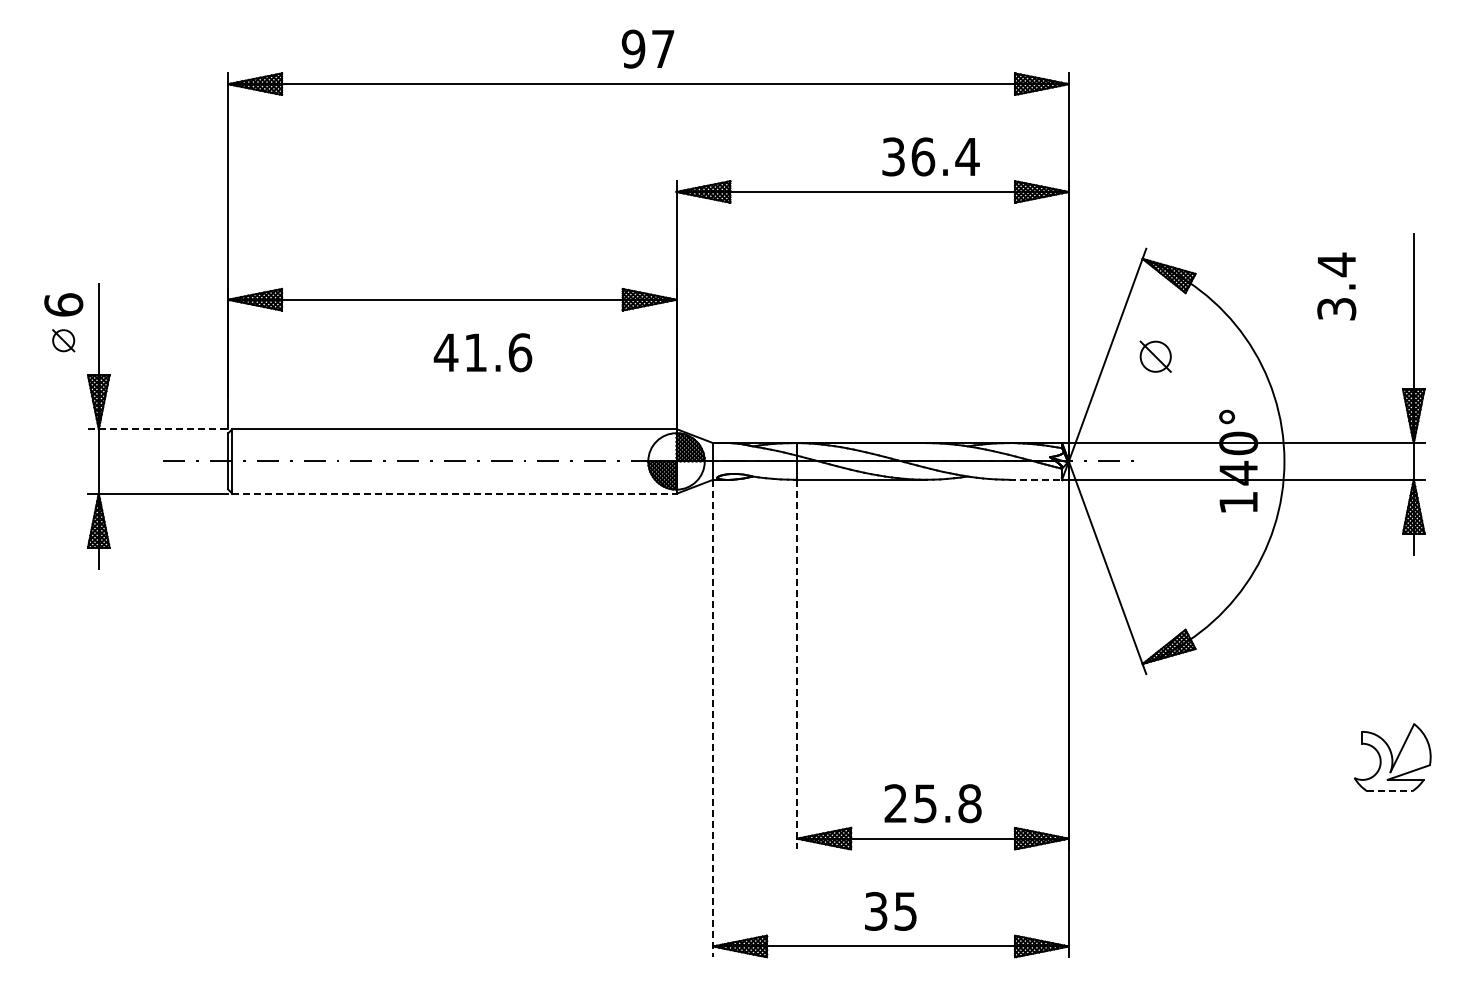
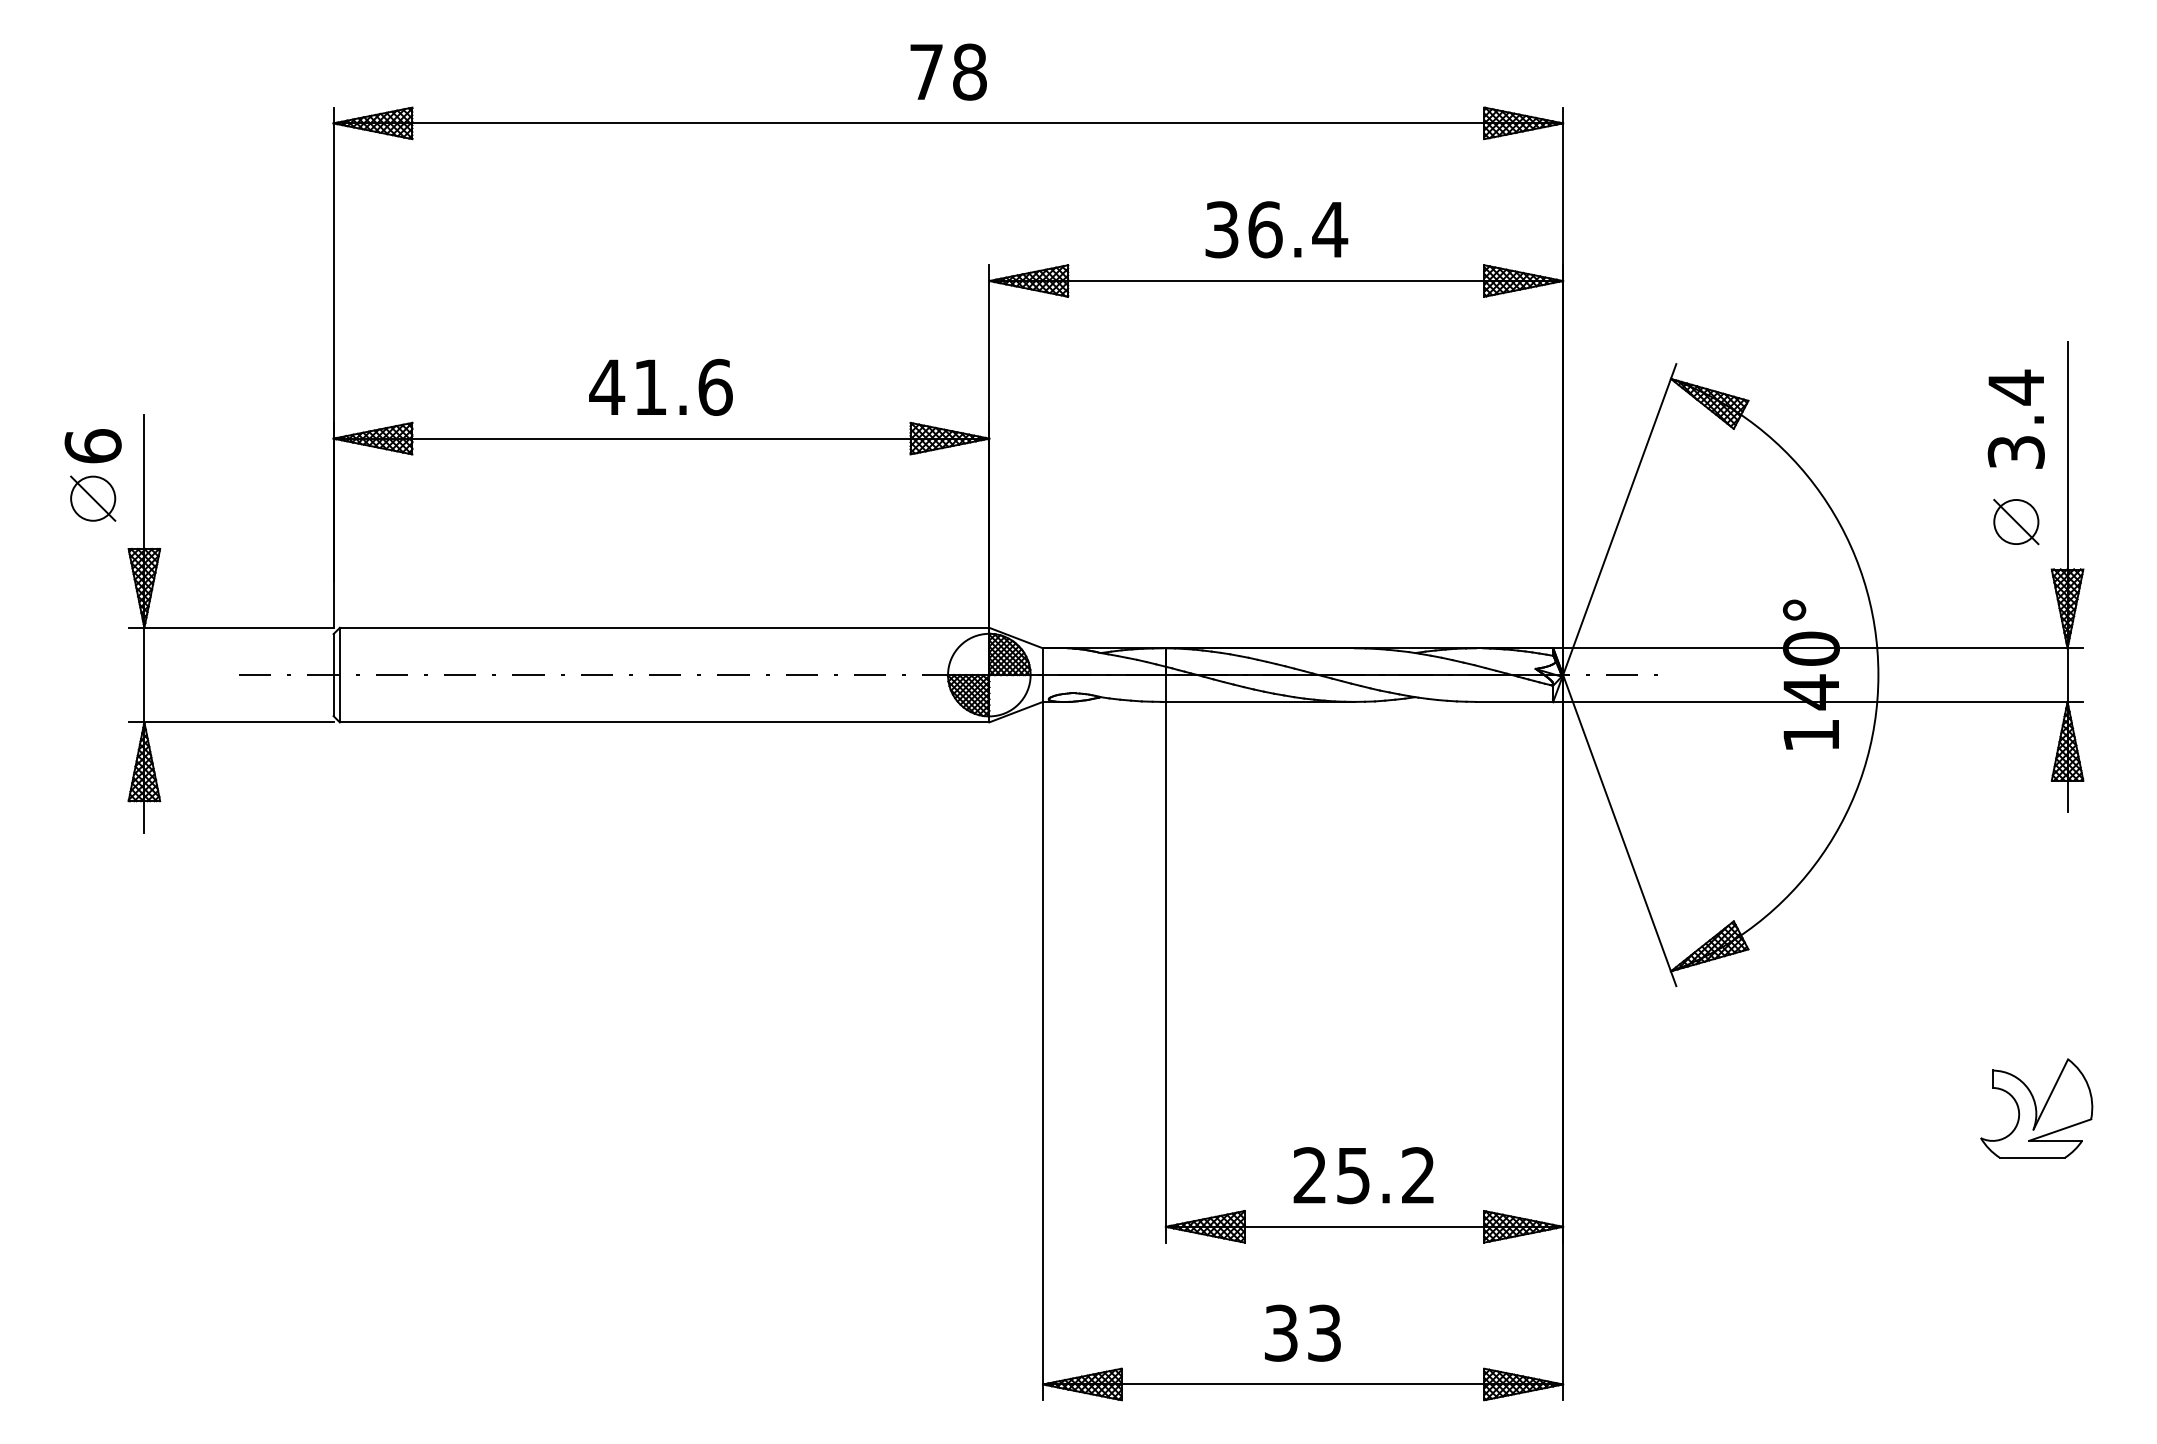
text: (647, 48) -> (946, 71), 97 -> 78
text: (930, 156) -> (1275, 229), moved
text: (1336, 286) -> (2015, 419), moved
part: (63, 340) -> (92, 498), size x1.43
text: (482, 352) -> (660, 387), moved
part: (1155, 356) -> (2015, 521), moved
line: (158, 429) -> (231, 628), dashed -> solid
line: (1036, 479) -> (1515, 701), dashed -> solid
line: (455, 493) -> (666, 722), dashed -> solid
line: (797, 664) -> (1166, 972), dashed -> solid
line: (713, 718) -> (1043, 1051), dashed -> solid
line: (1390, 791) -> (2033, 1157), dashed -> solid
text: (969, 803) -> (1417, 1175), 25.8 -> 25.2
text: (905, 911) -> (1324, 1333), 35 -> 33

